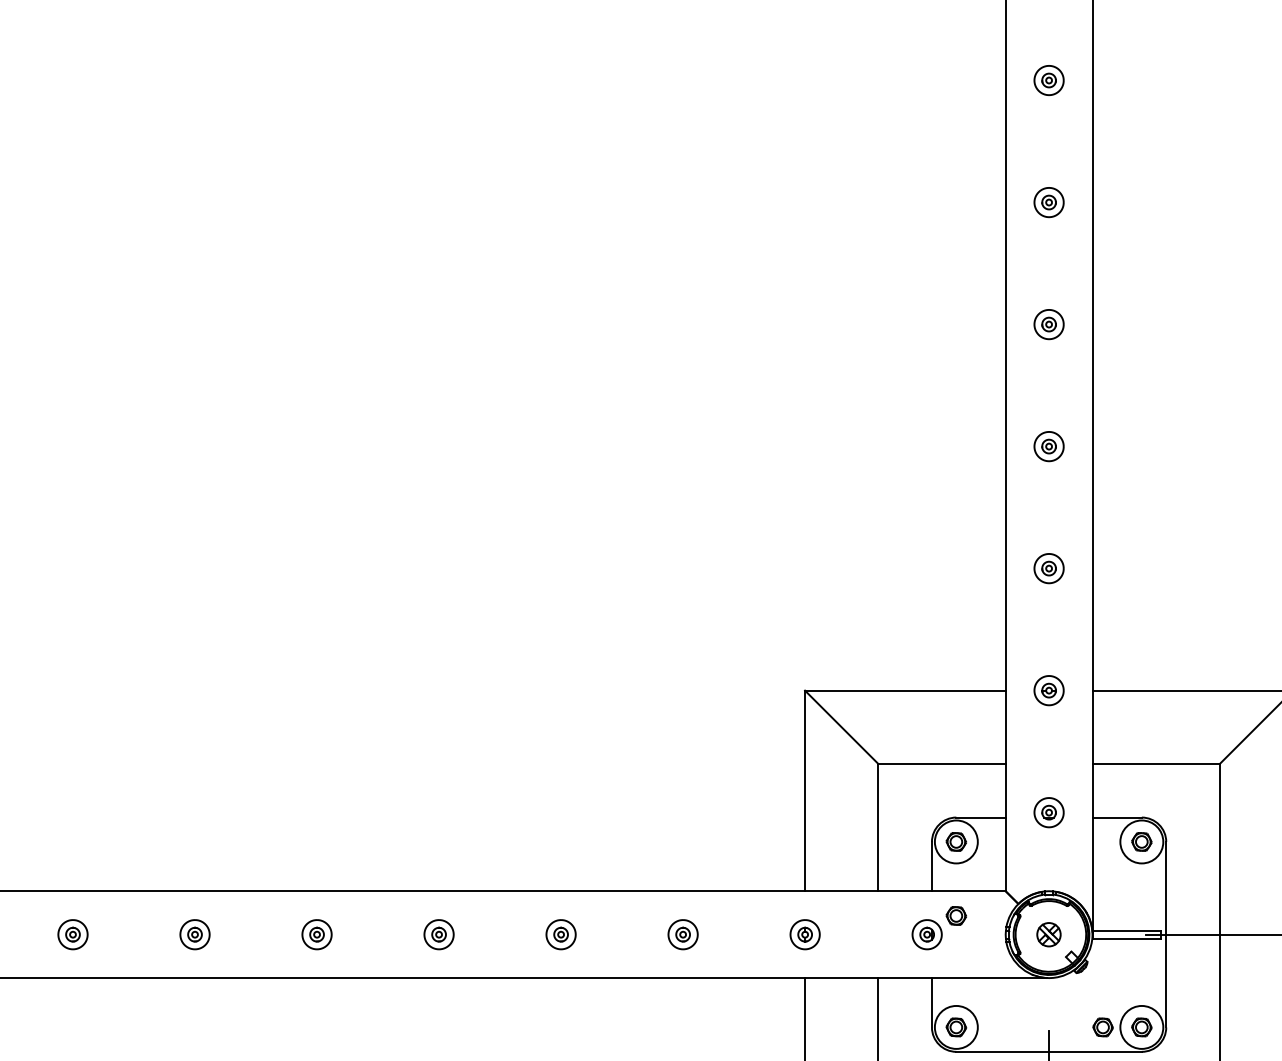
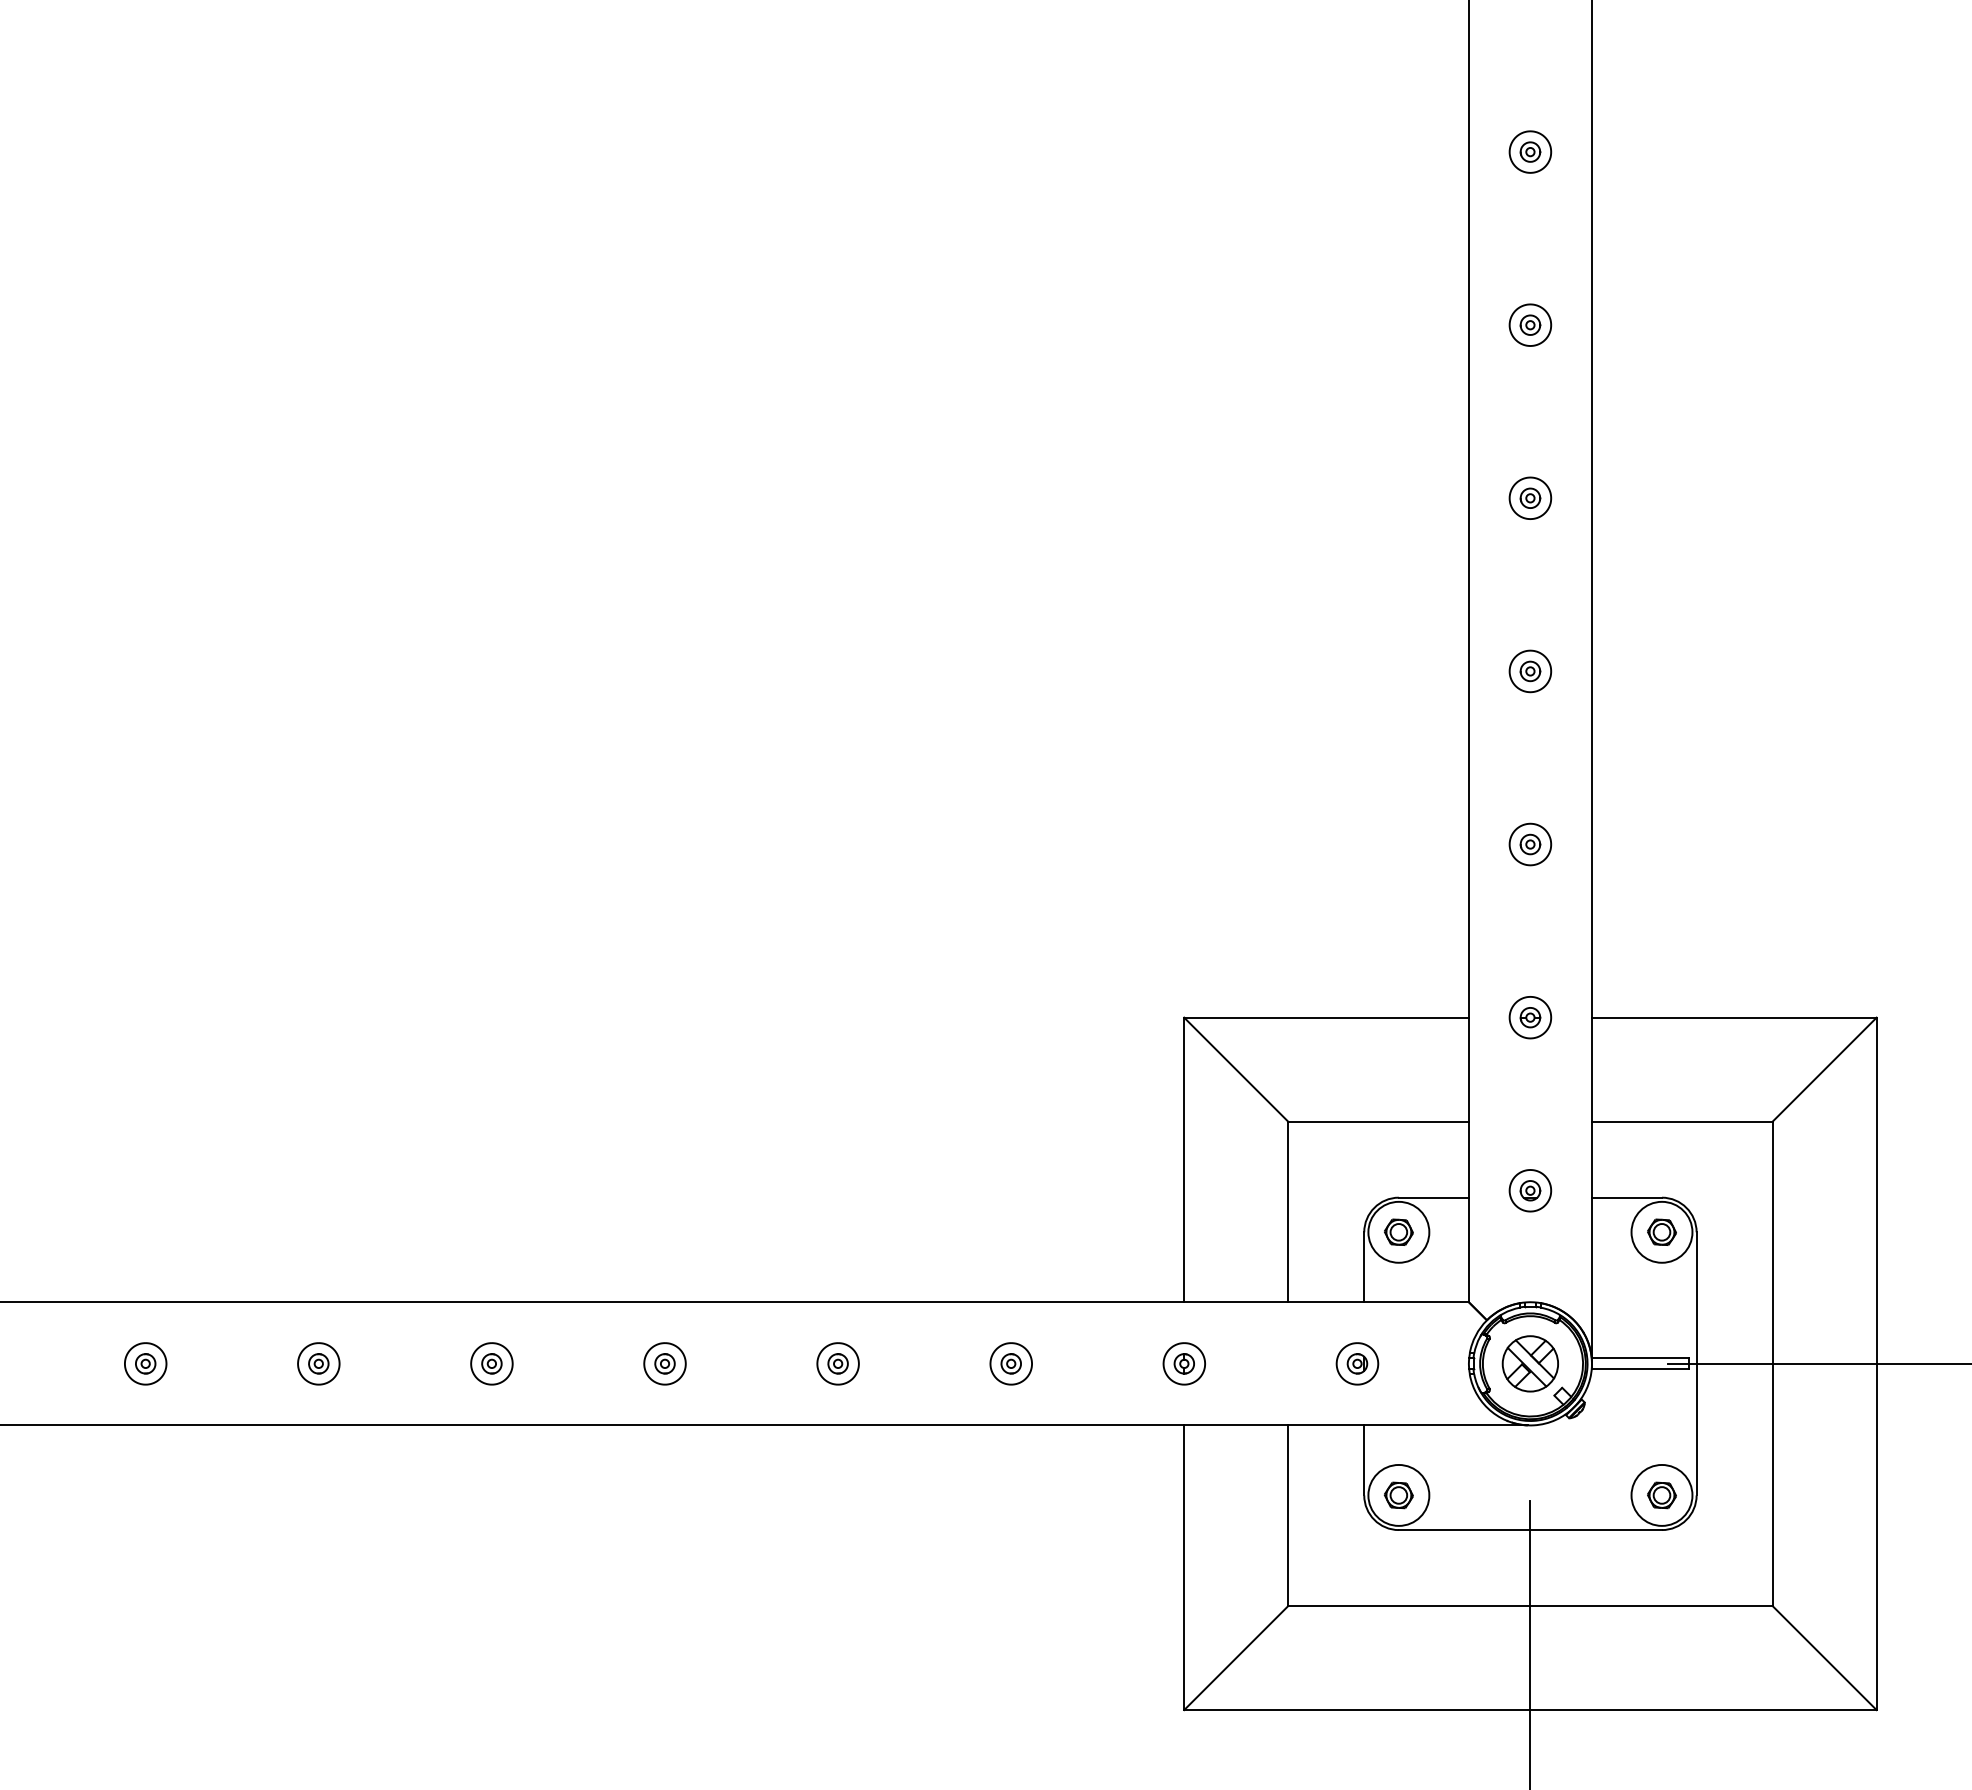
part: (956, 915) -> (1398, 1336), removed
part: (1048, 934) -> (1529, 1363), size x1.67
part: (1102, 1027) -> (1606, 1495), removed

